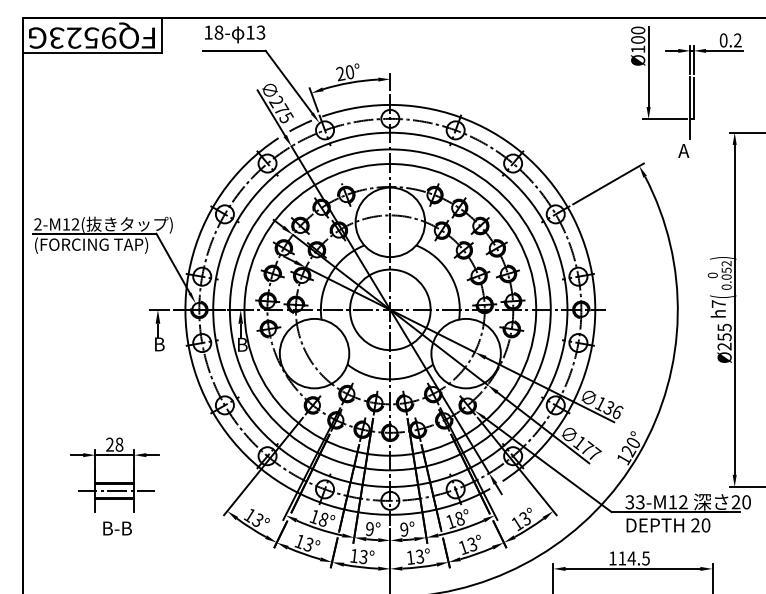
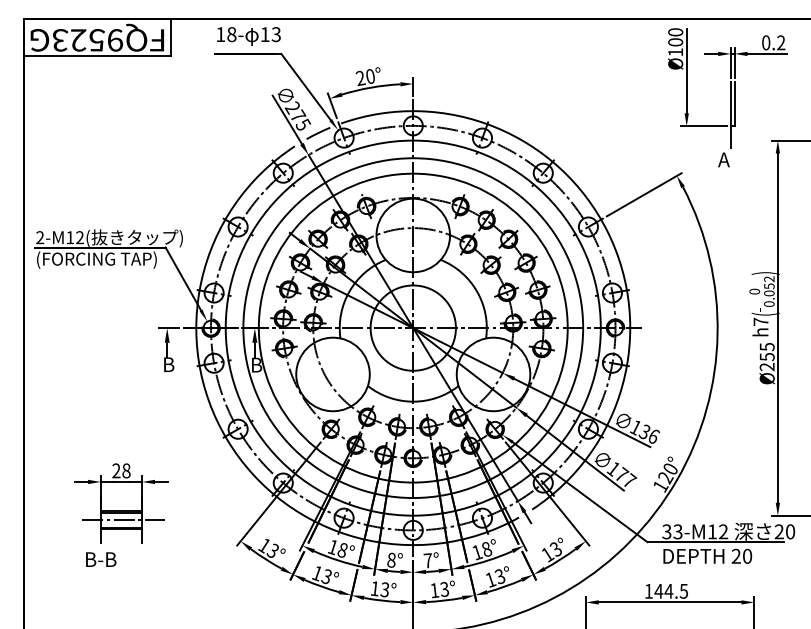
text: (117, 528) -> (101, 559), moved
text: (369, 529) -> (391, 560), 9° -> 8°
text: (404, 529) -> (428, 560), 9° -> 7°
text: (622, 558) -> (659, 591), 114.5 -> 144.5

